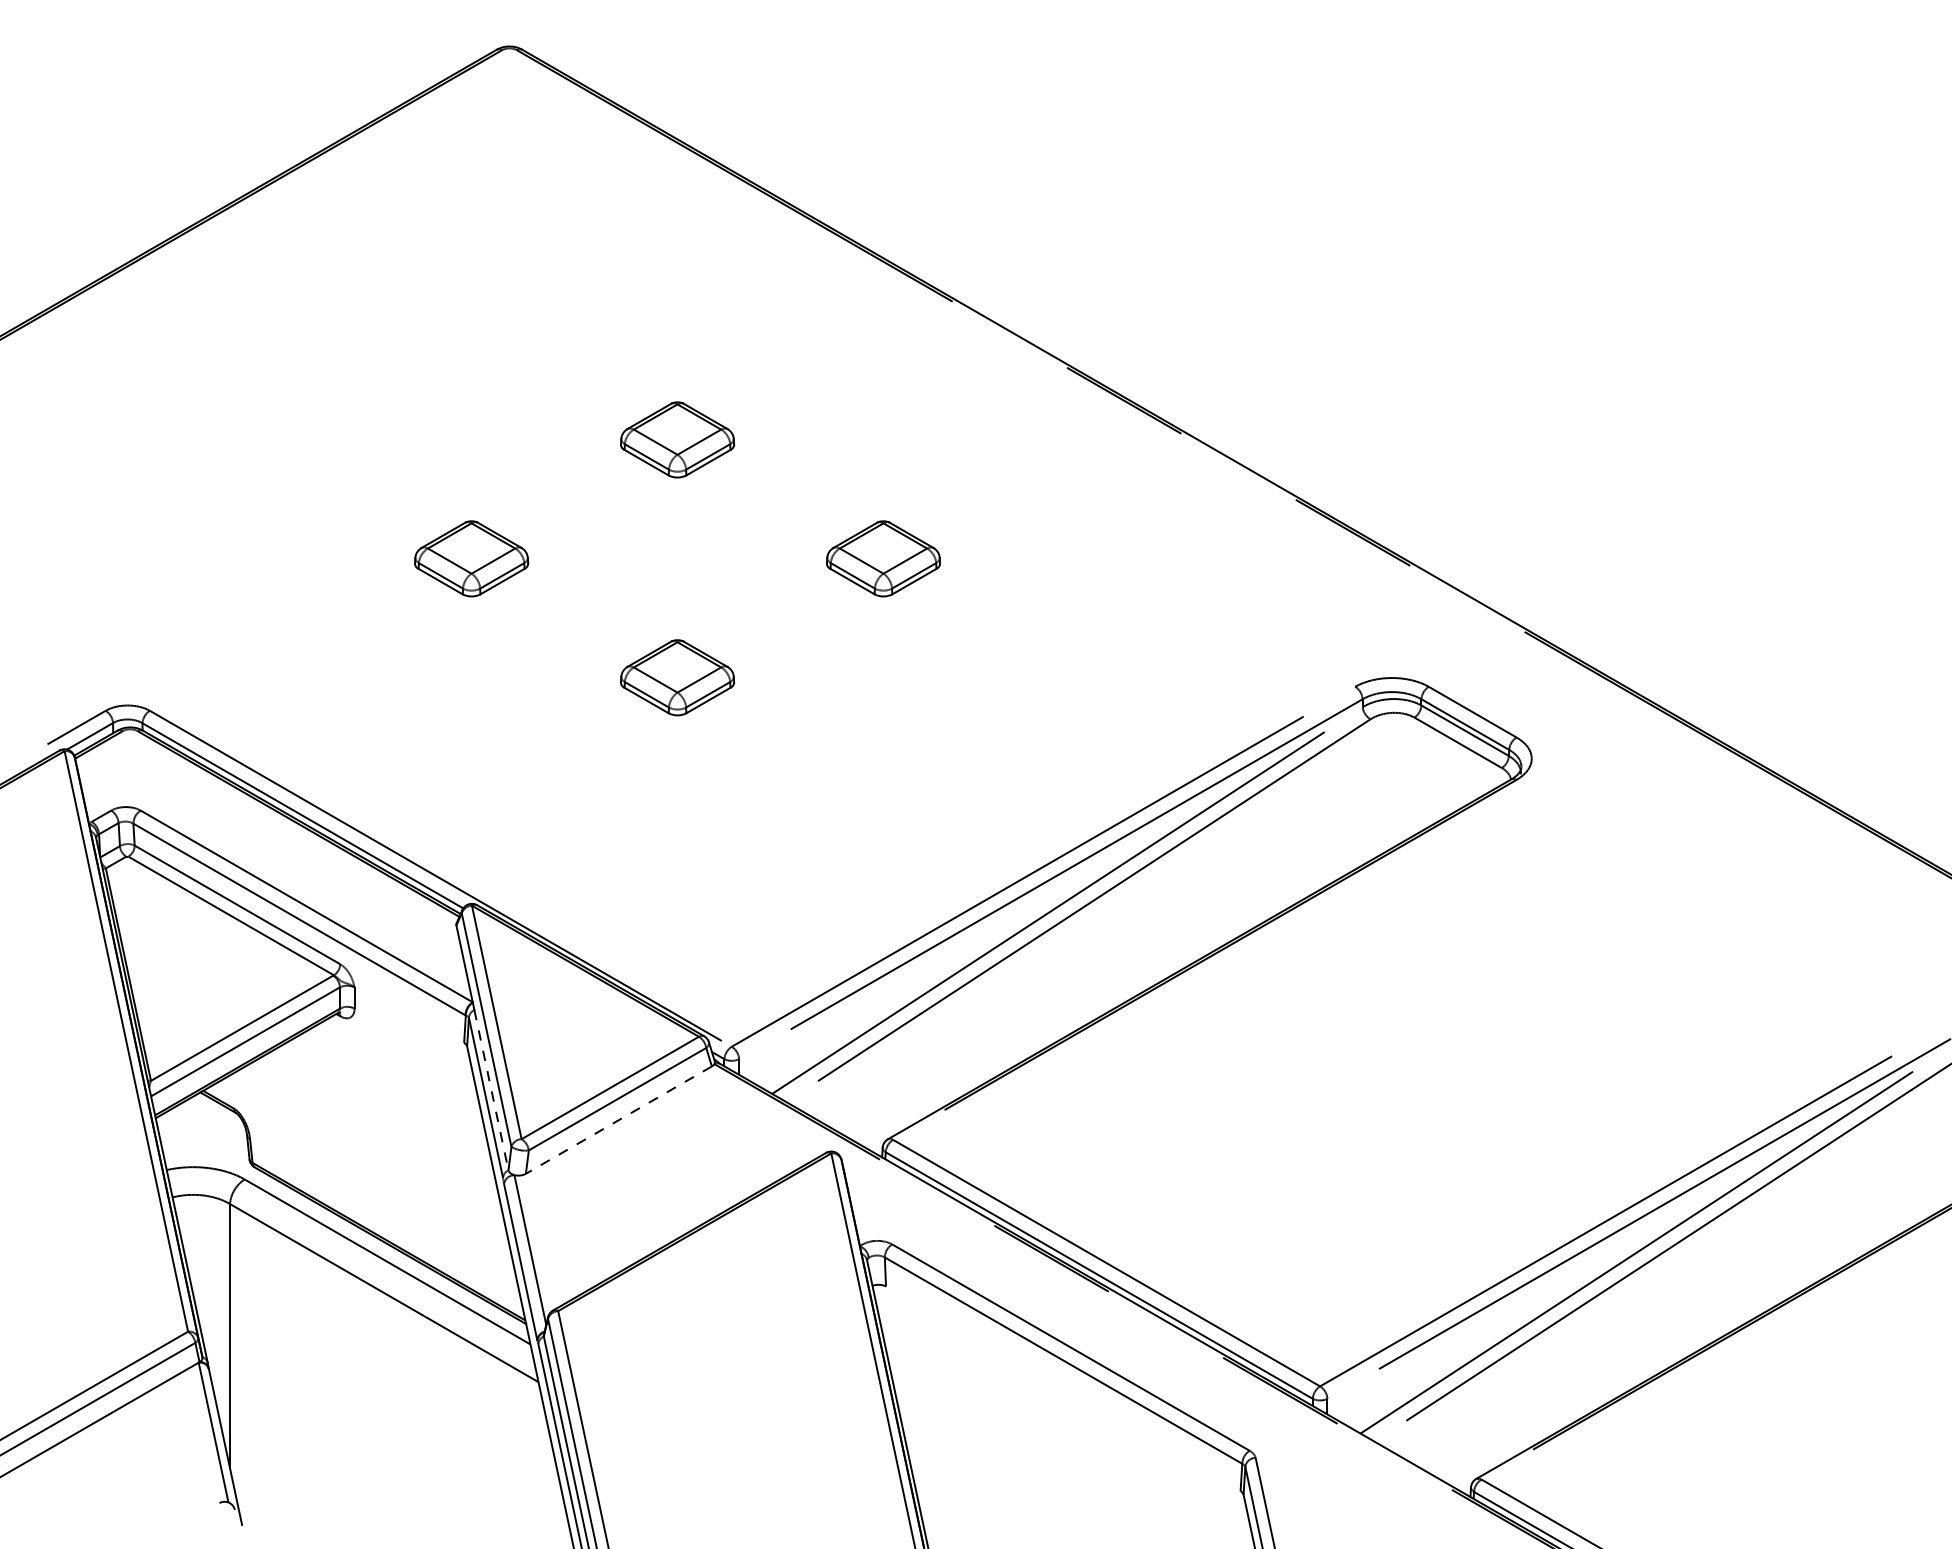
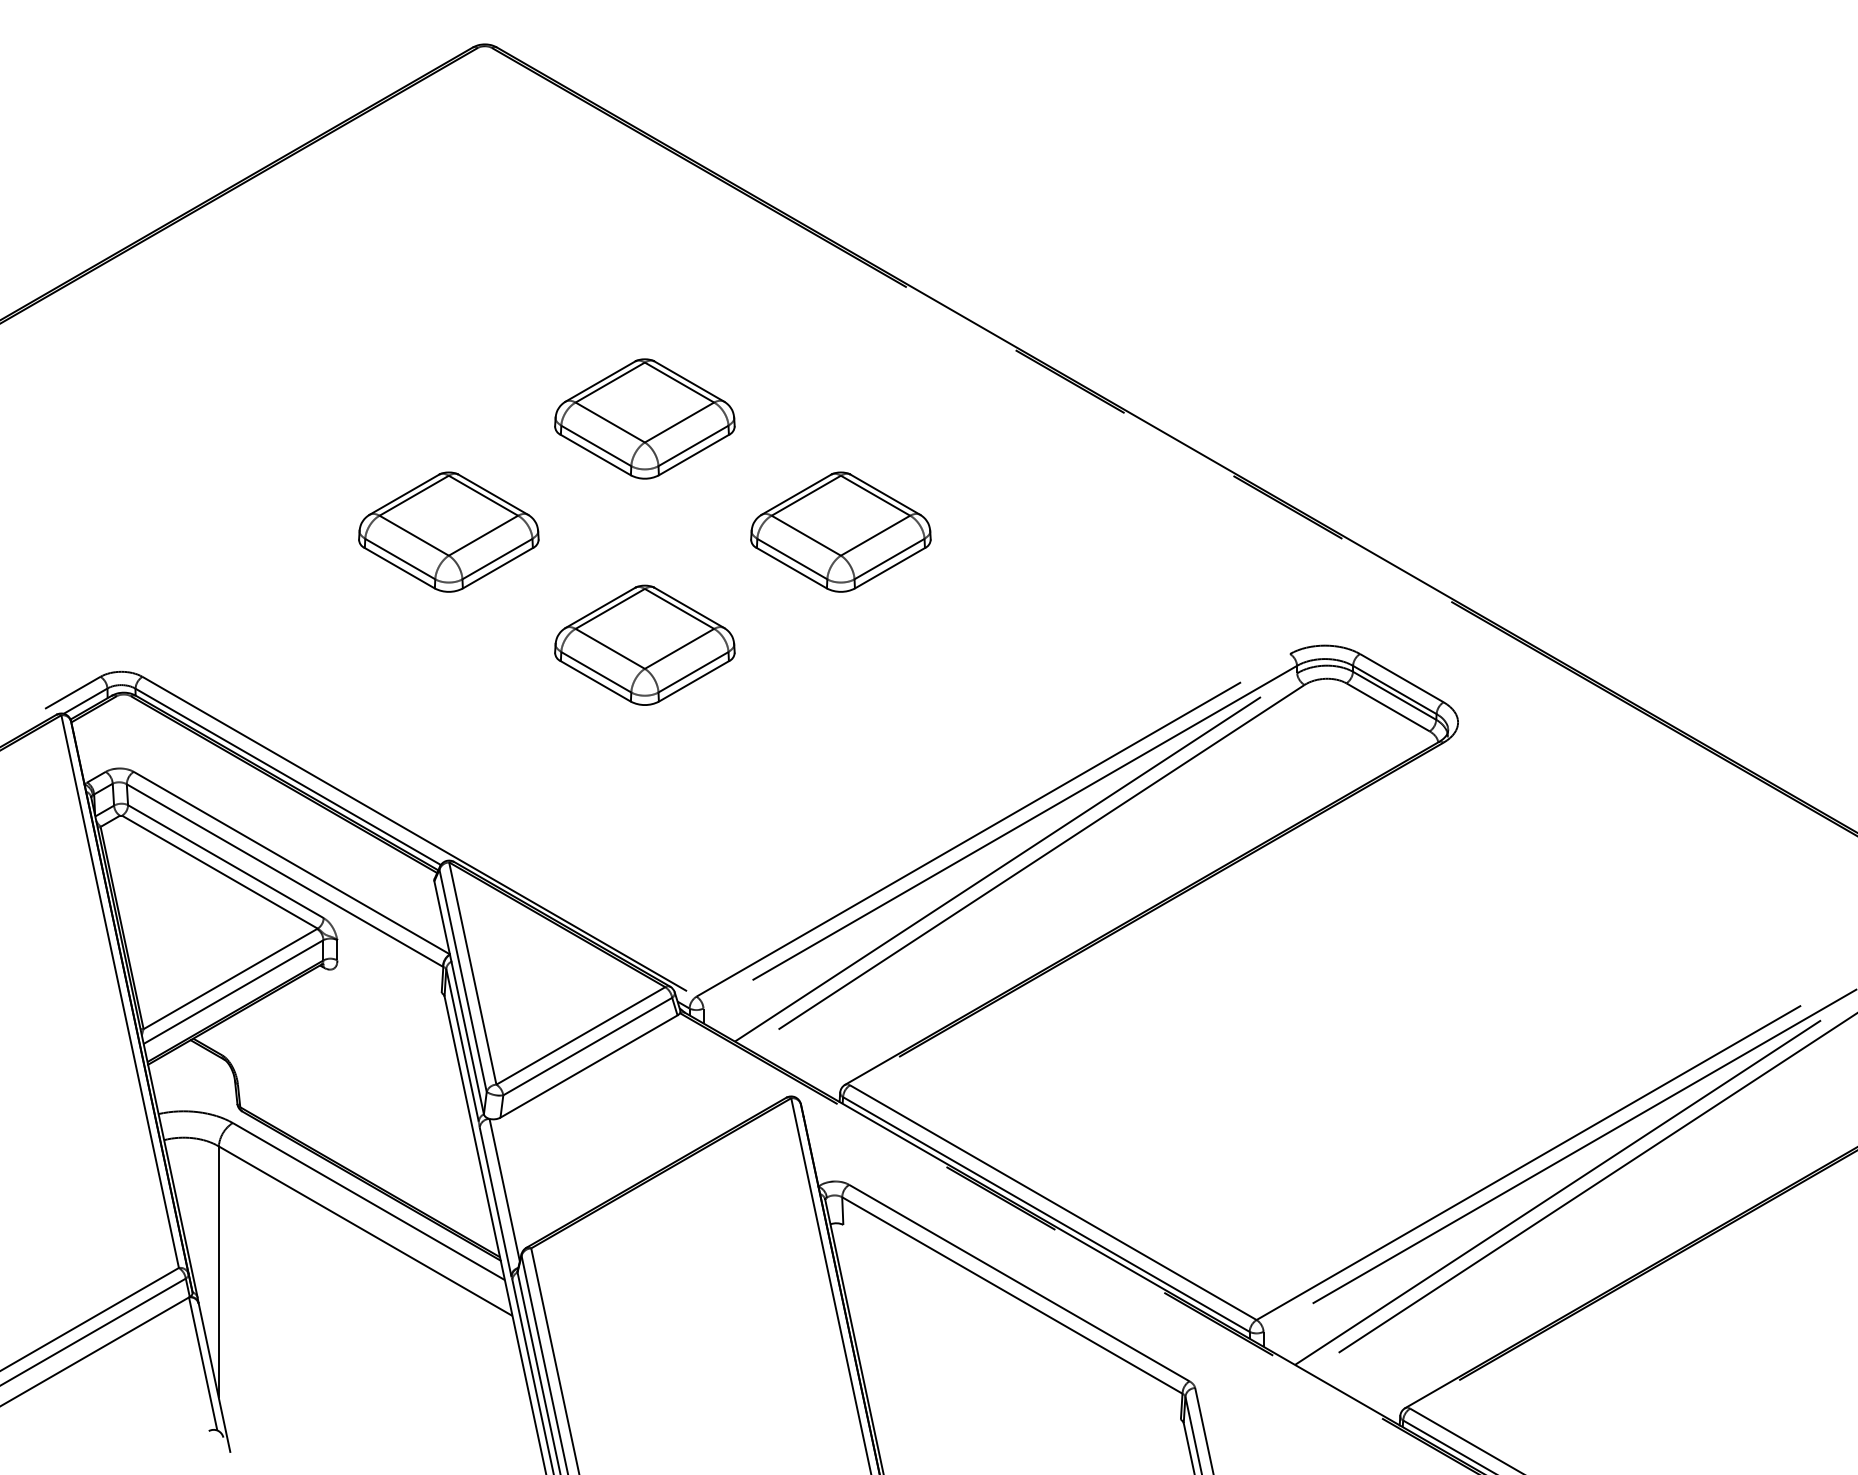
part: (677, 439) -> (644, 418), size x1.67
part: (471, 558) -> (448, 531), size x1.67
part: (883, 558) -> (840, 531), size x1.67
part: (677, 677) -> (644, 645), size x1.67
line: (491, 1090) -> (467, 1038), dashed -> solid
line: (618, 1120) -> (588, 1066), dashed -> solid

